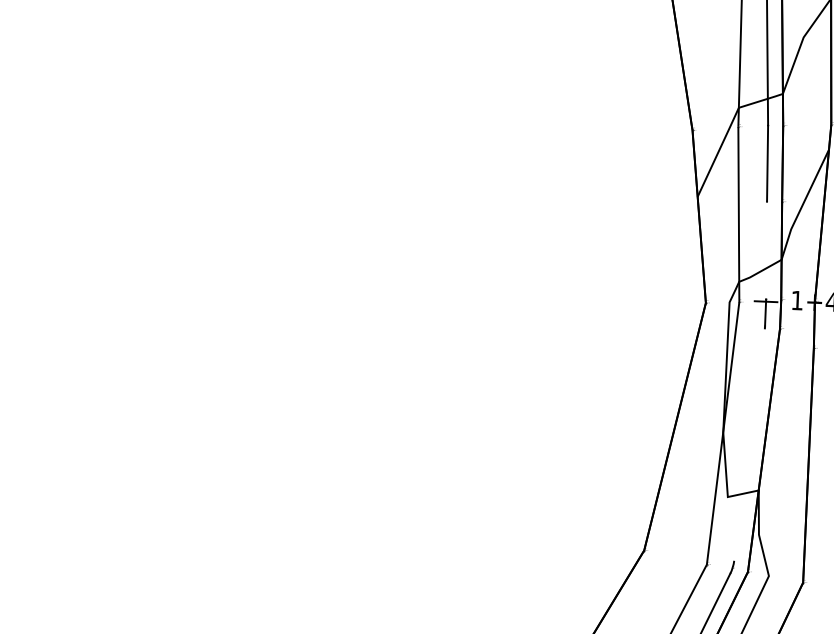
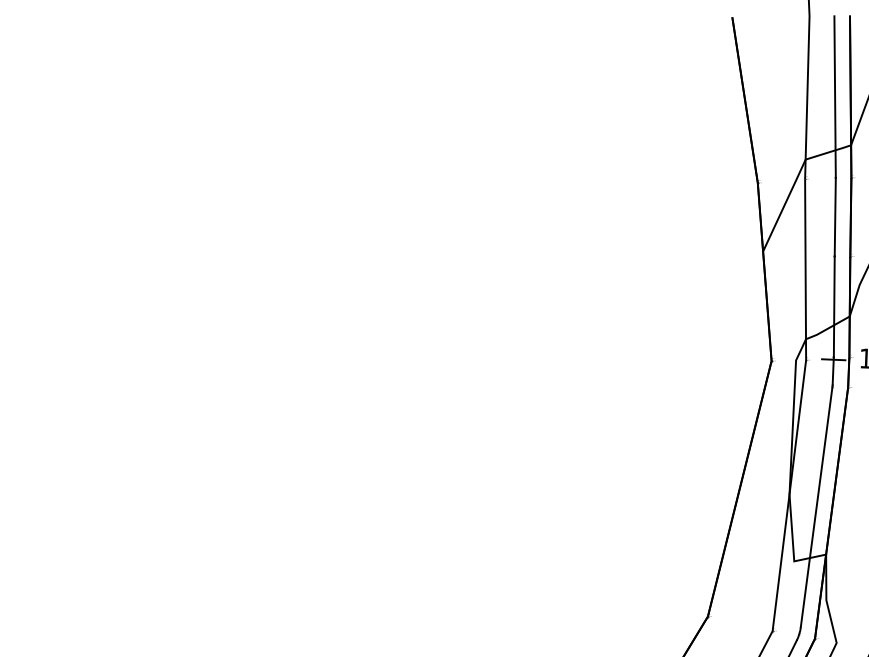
line: (765, 250) -> (833, 306), added
line: (749, 444) -> (816, 507), added

